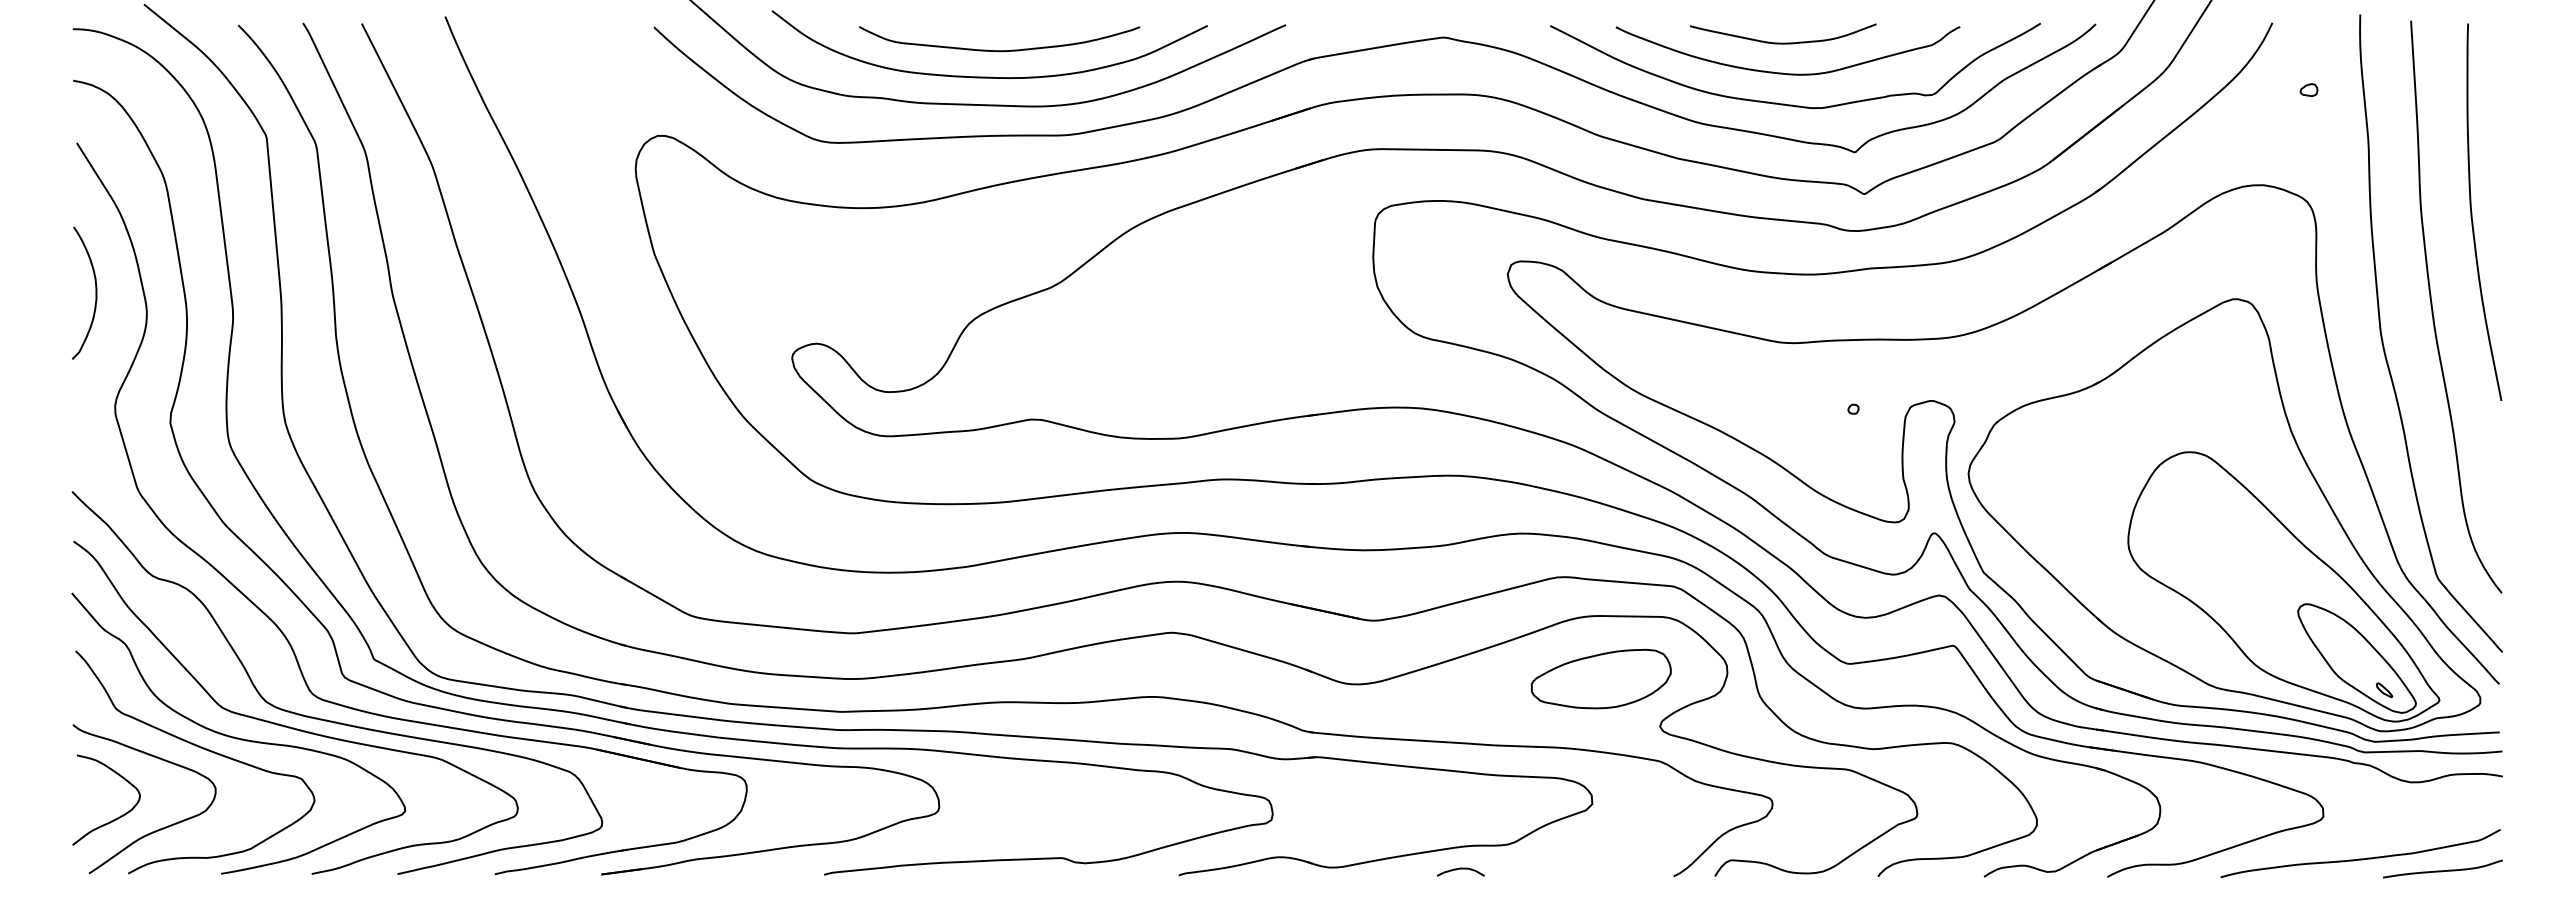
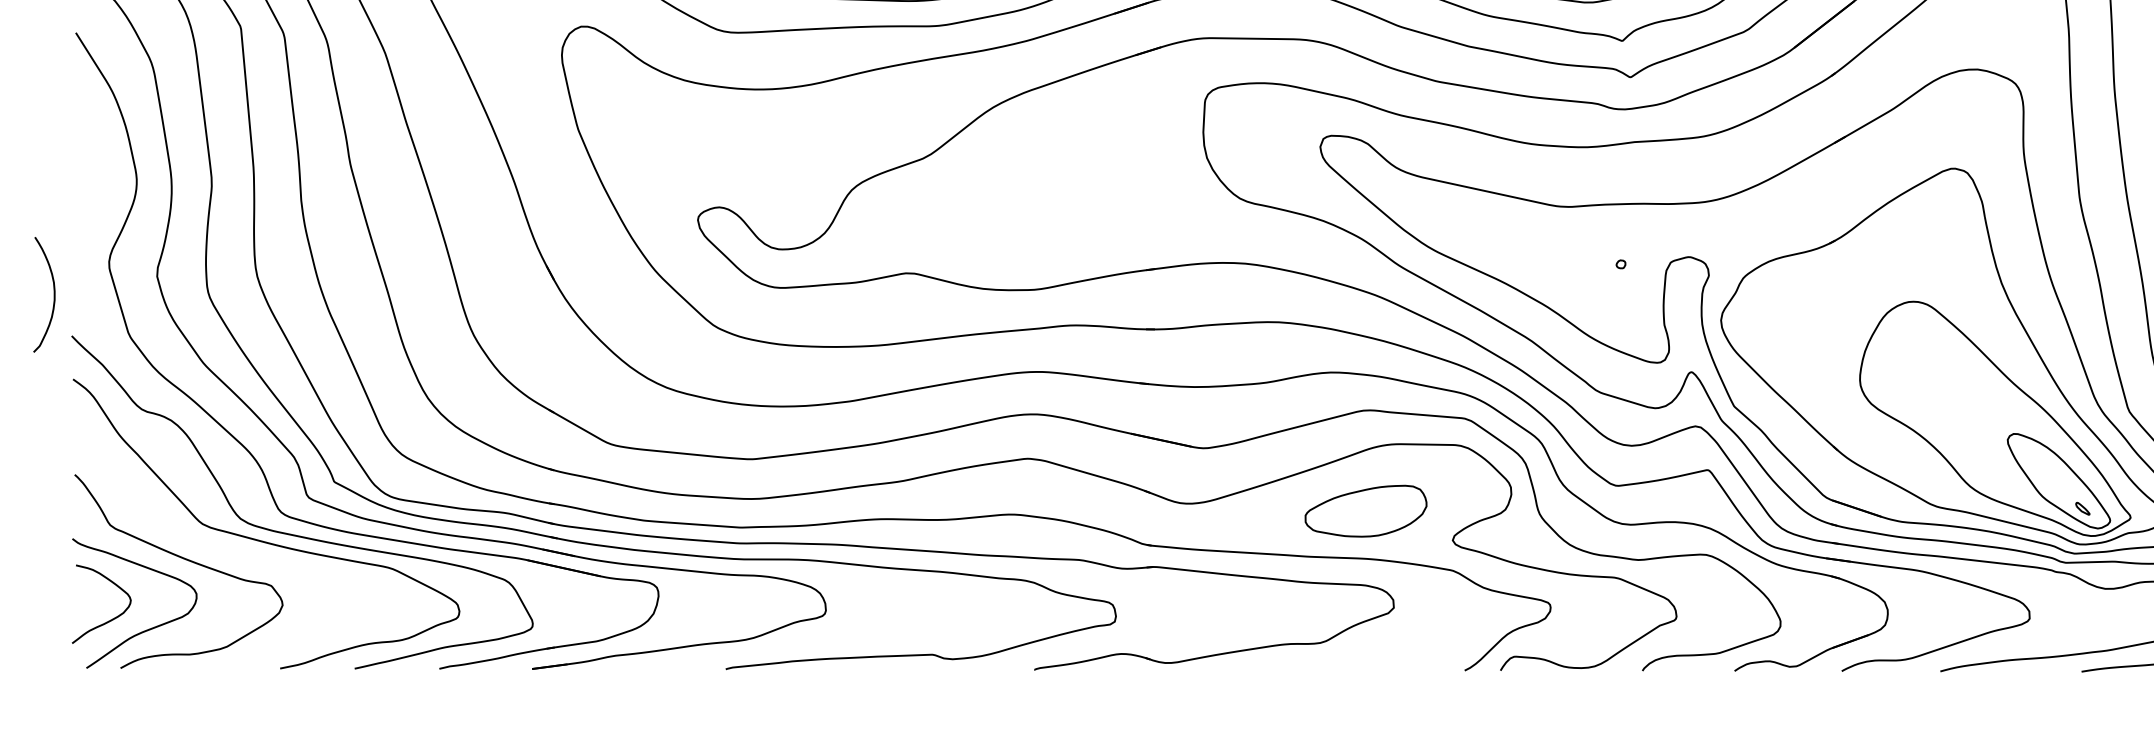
curve: (95, 292) -> (53, 294), moved
part: (1600, 678) -> (1365, 510), moved
curve: (238, 737) -> (216, 549), removed
curve: (1460, 869) -> (1279, 664), removed

